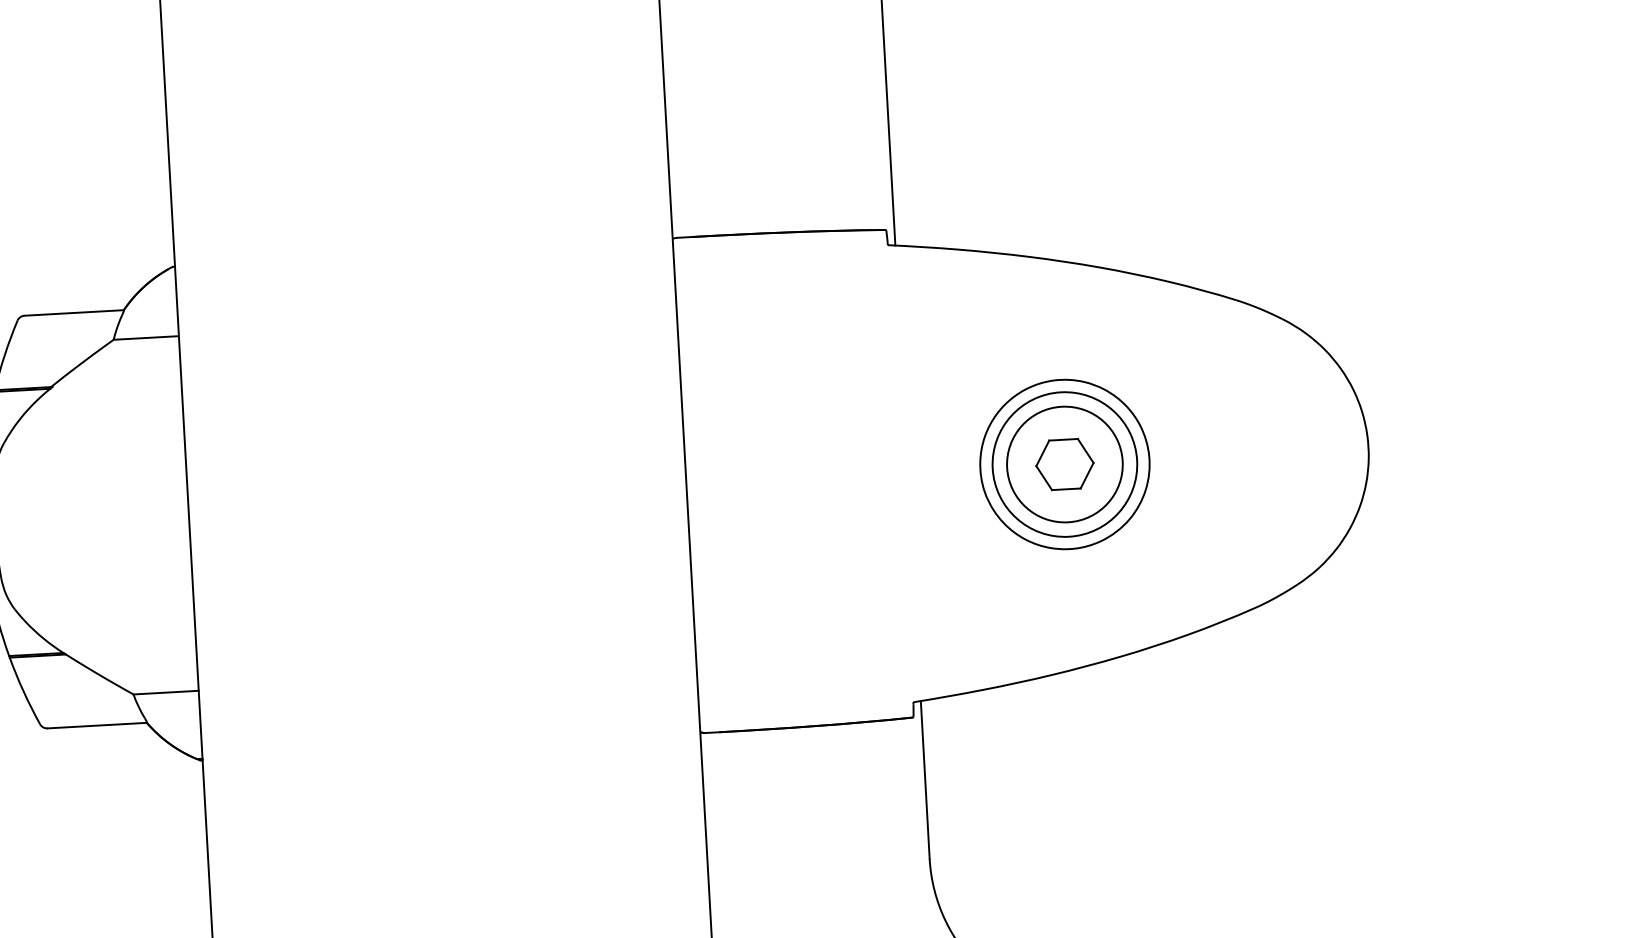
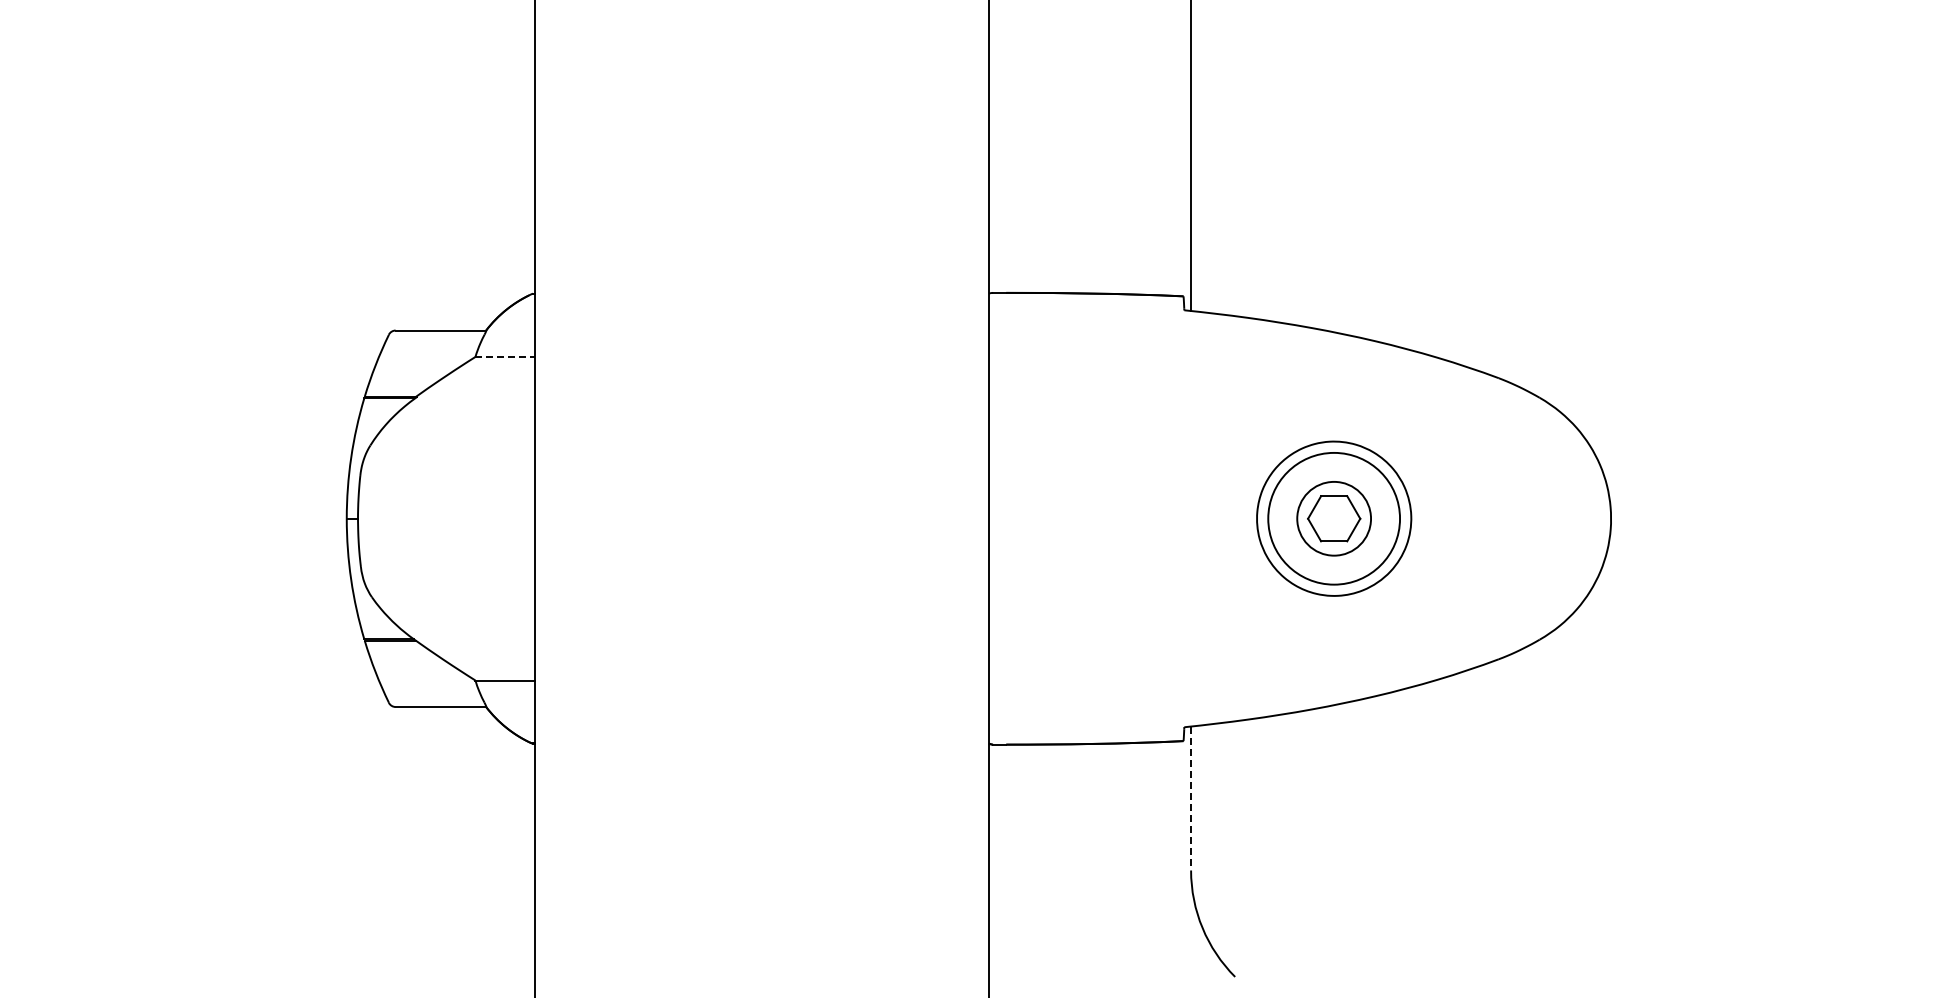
line: (146, 337) -> (505, 356), solid -> dashed
circle: (1064, 464) -> (1333, 518), size x0.7
line: (925, 779) -> (1191, 798), solid -> dashed

